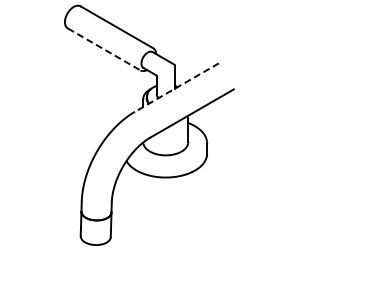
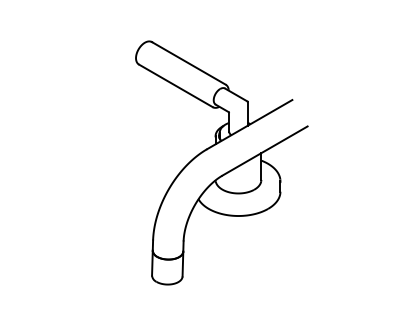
line: (103, 49) -> (175, 85), dashed -> solid
line: (176, 87) -> (249, 124), dashed -> solid

